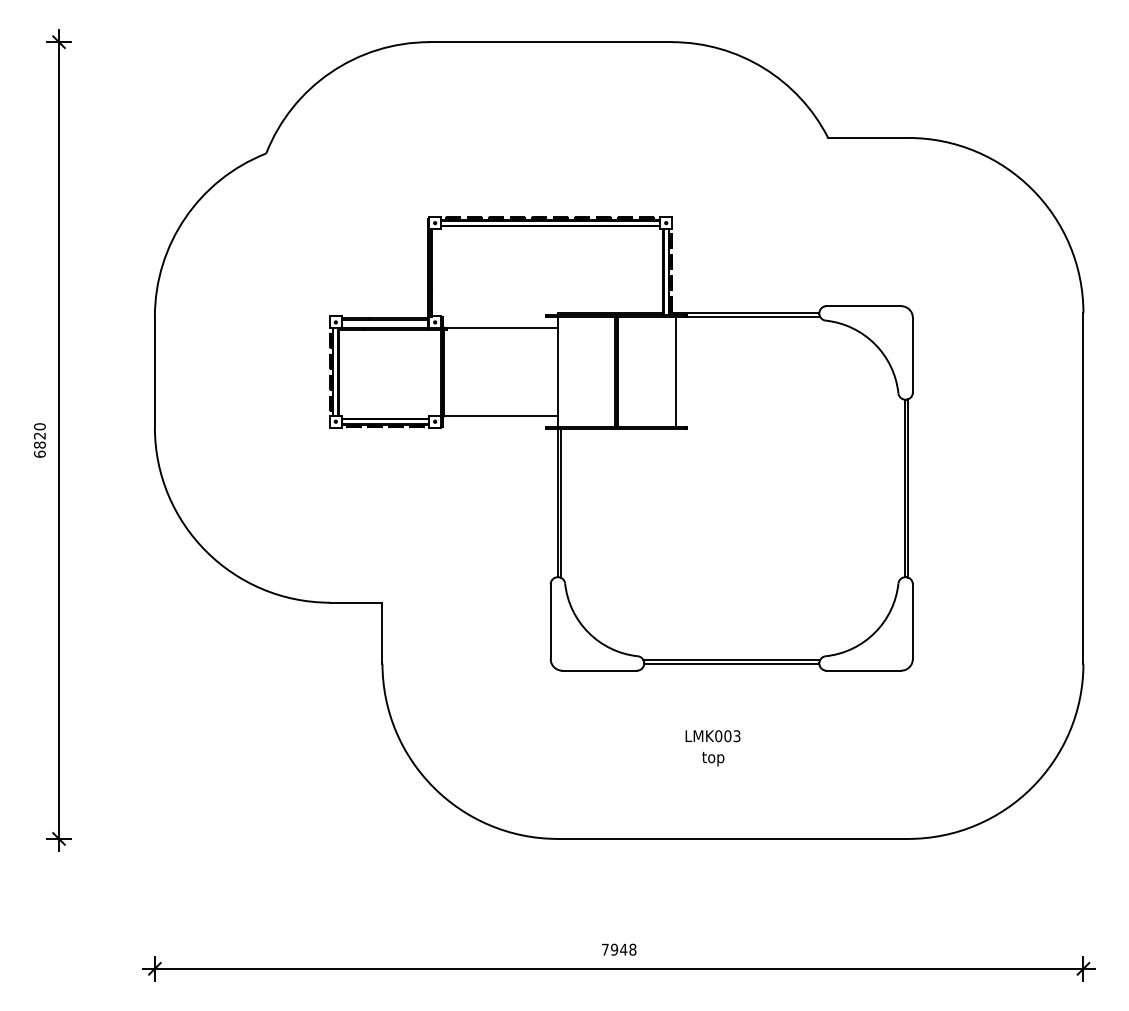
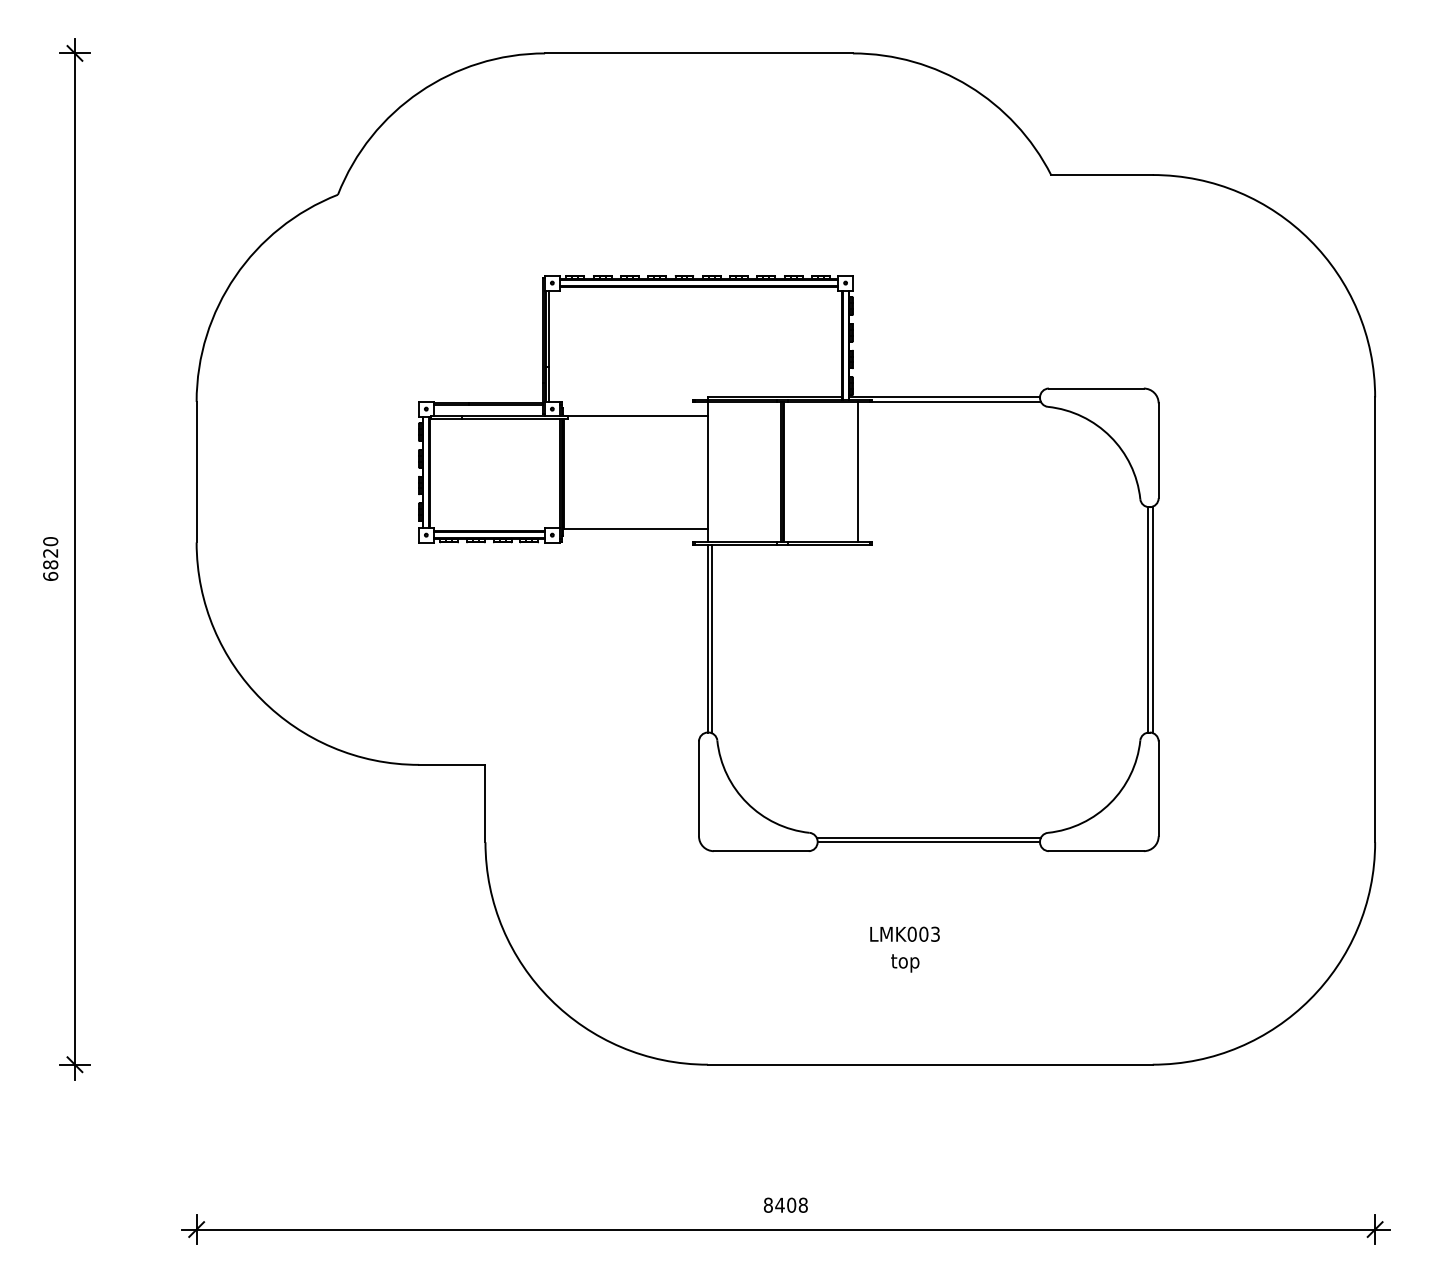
text: (614, 949) -> (779, 1205), 7948 -> 8408

